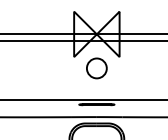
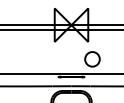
circle: (96, 68) -> (92, 59), moved

